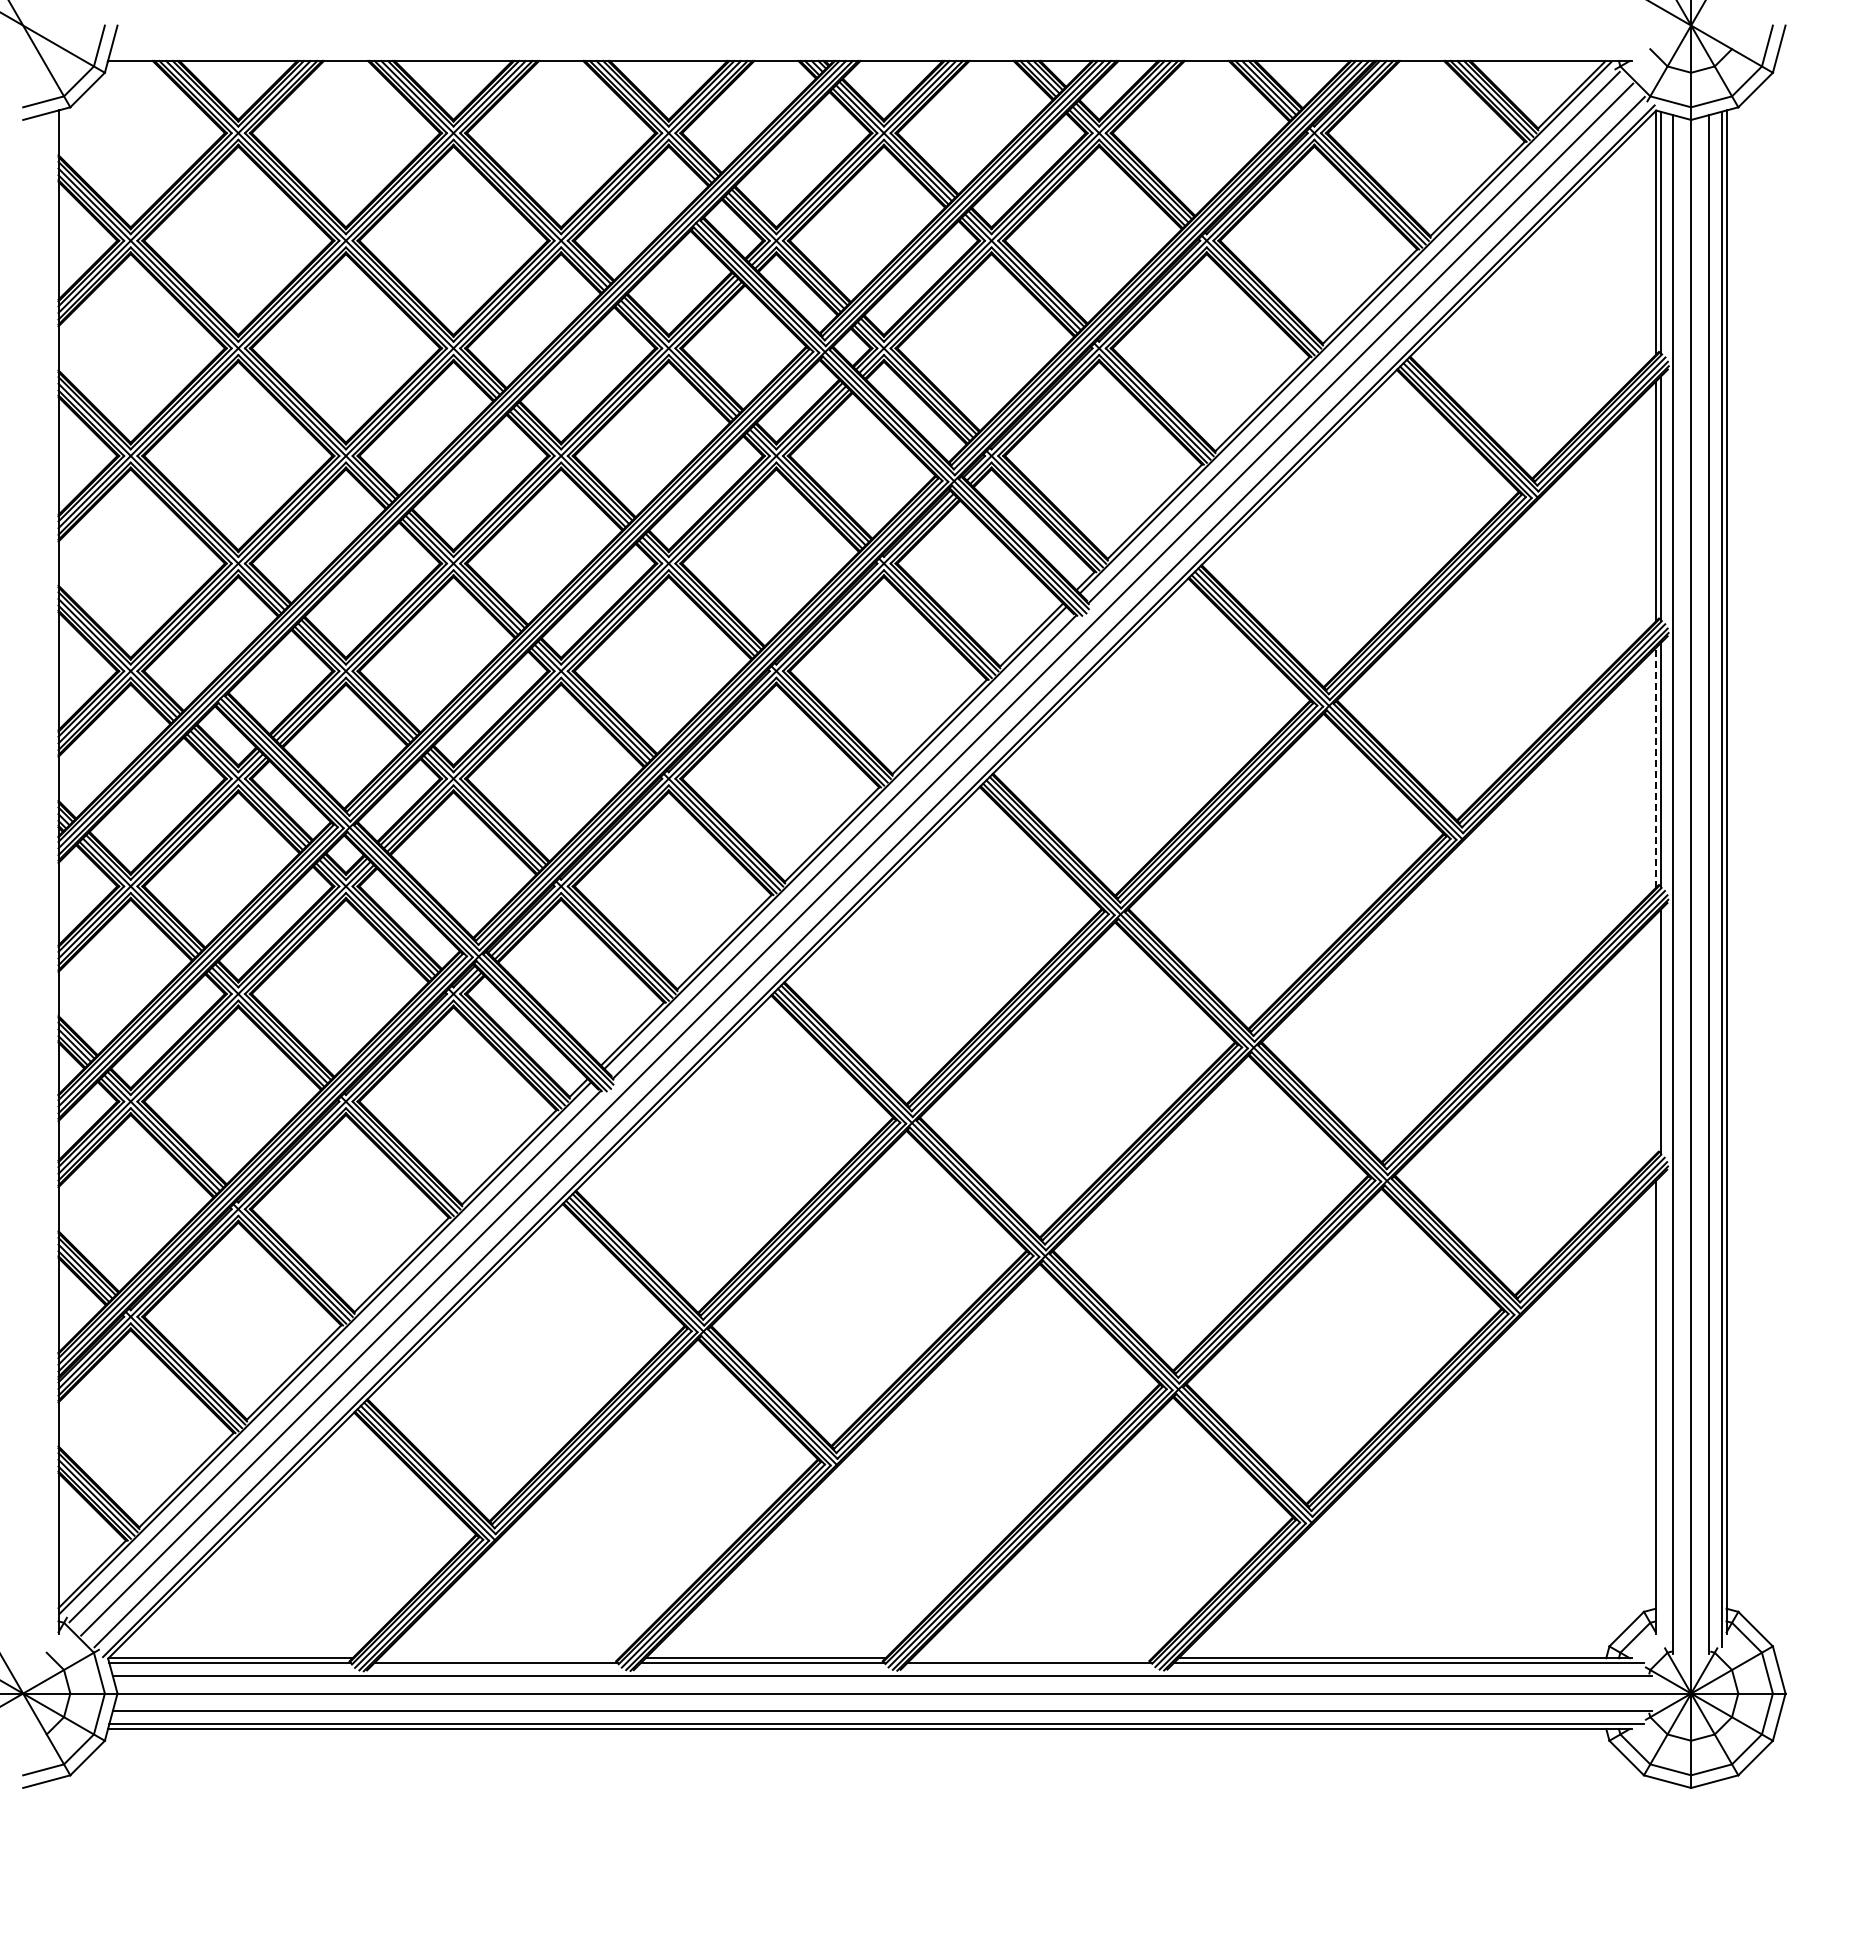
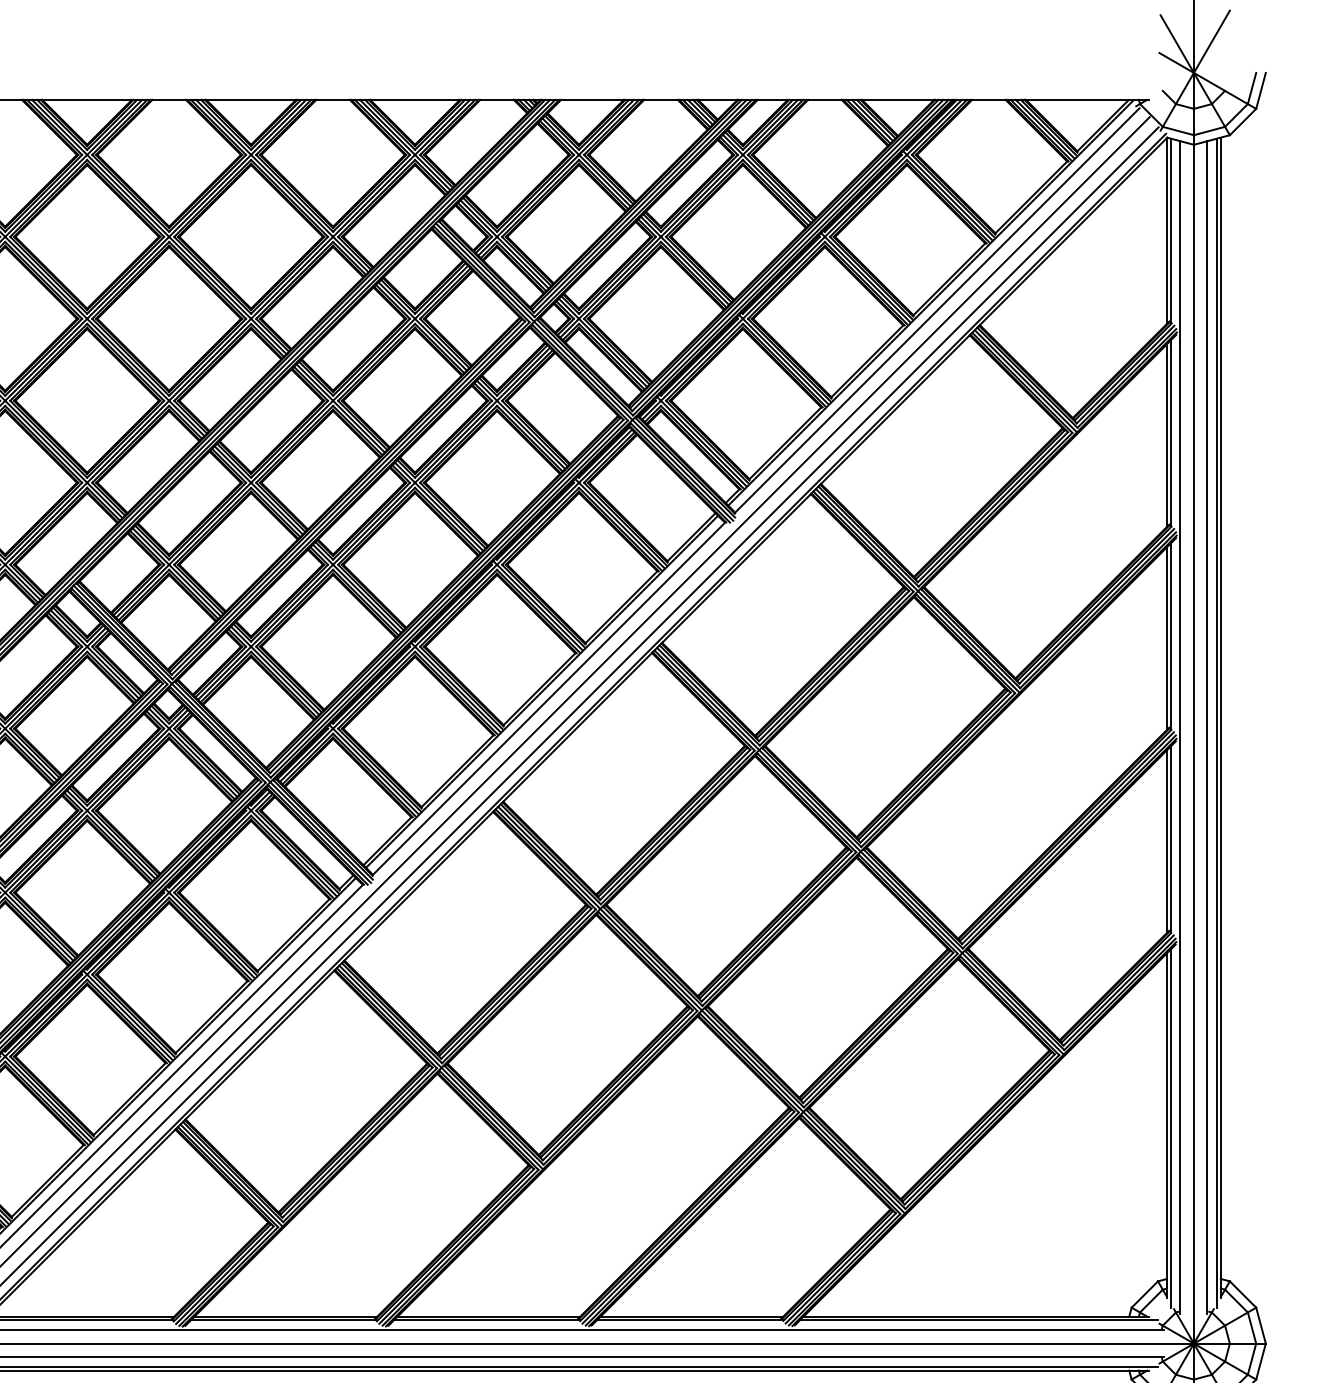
line: (1655, 768) -> (1166, 638), dashed -> solid
line: (1655, 1034) -> (1166, 841), added
line: (1660, 1411) -> (1170, 1128), added
line: (499, 1658) -> (286, 1316), added
line: (1032, 1658) -> (692, 1316), added

